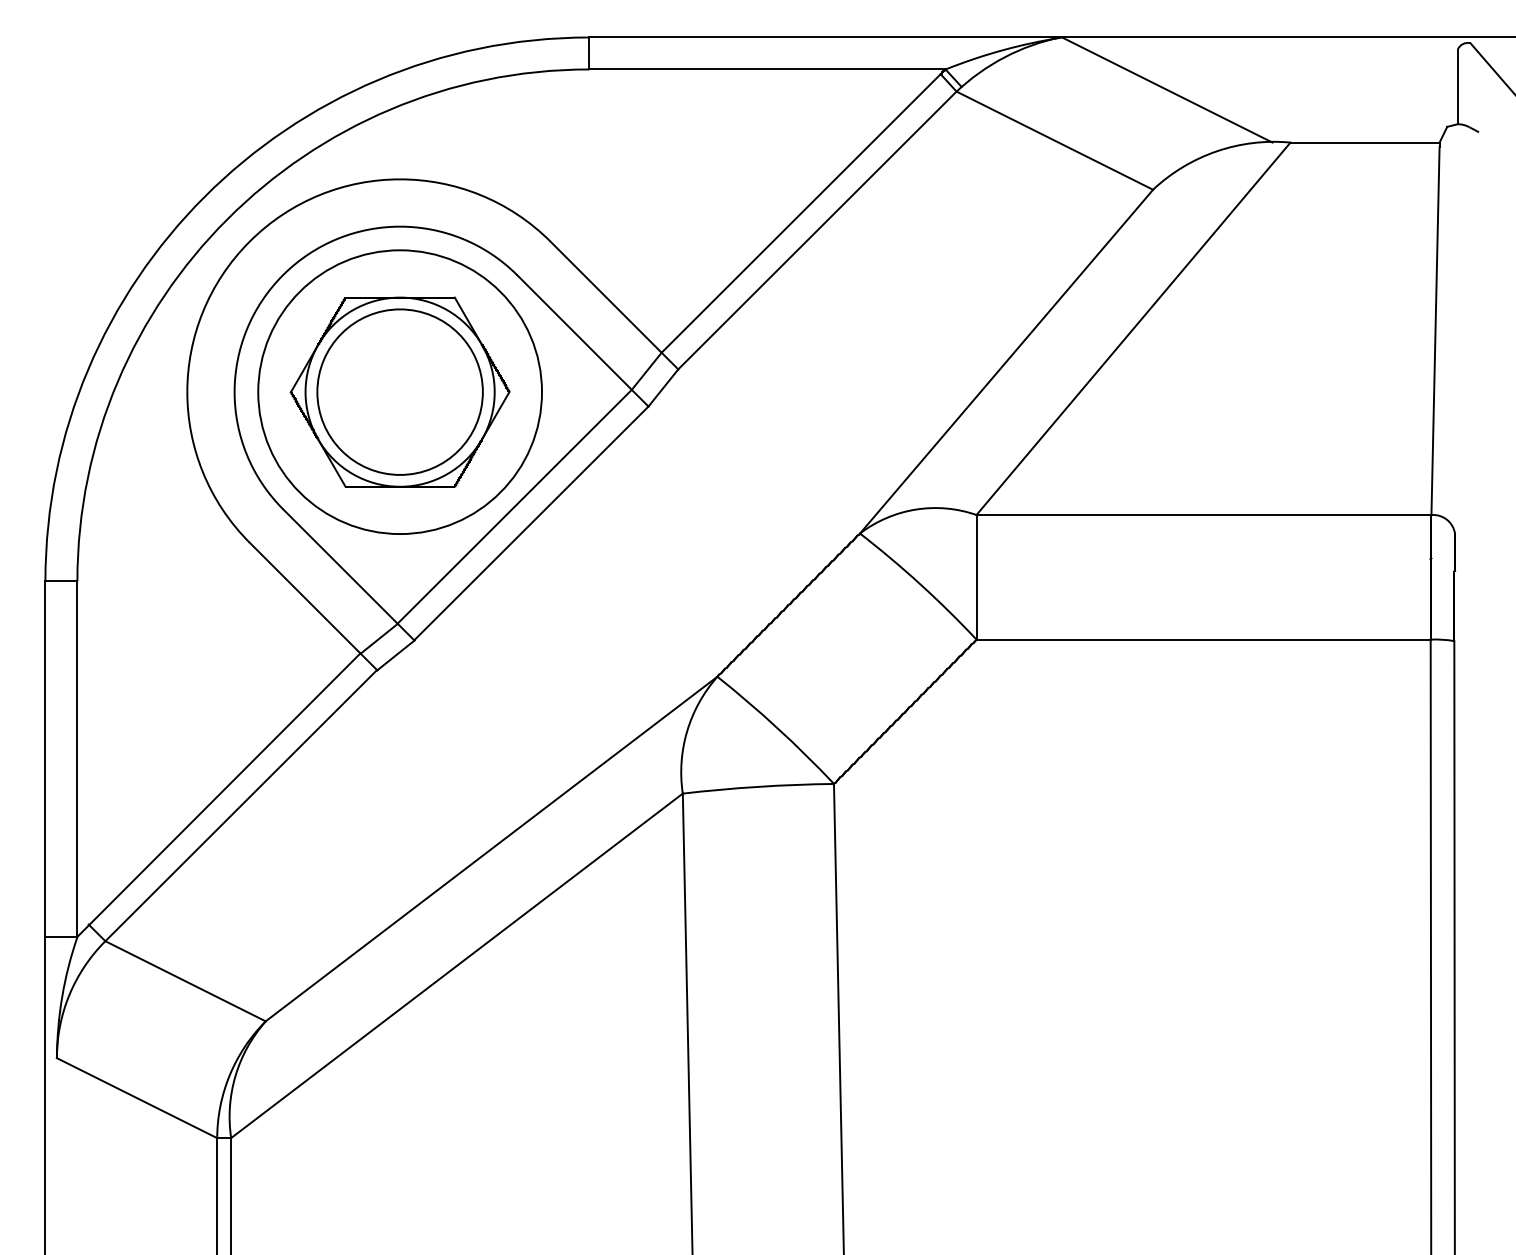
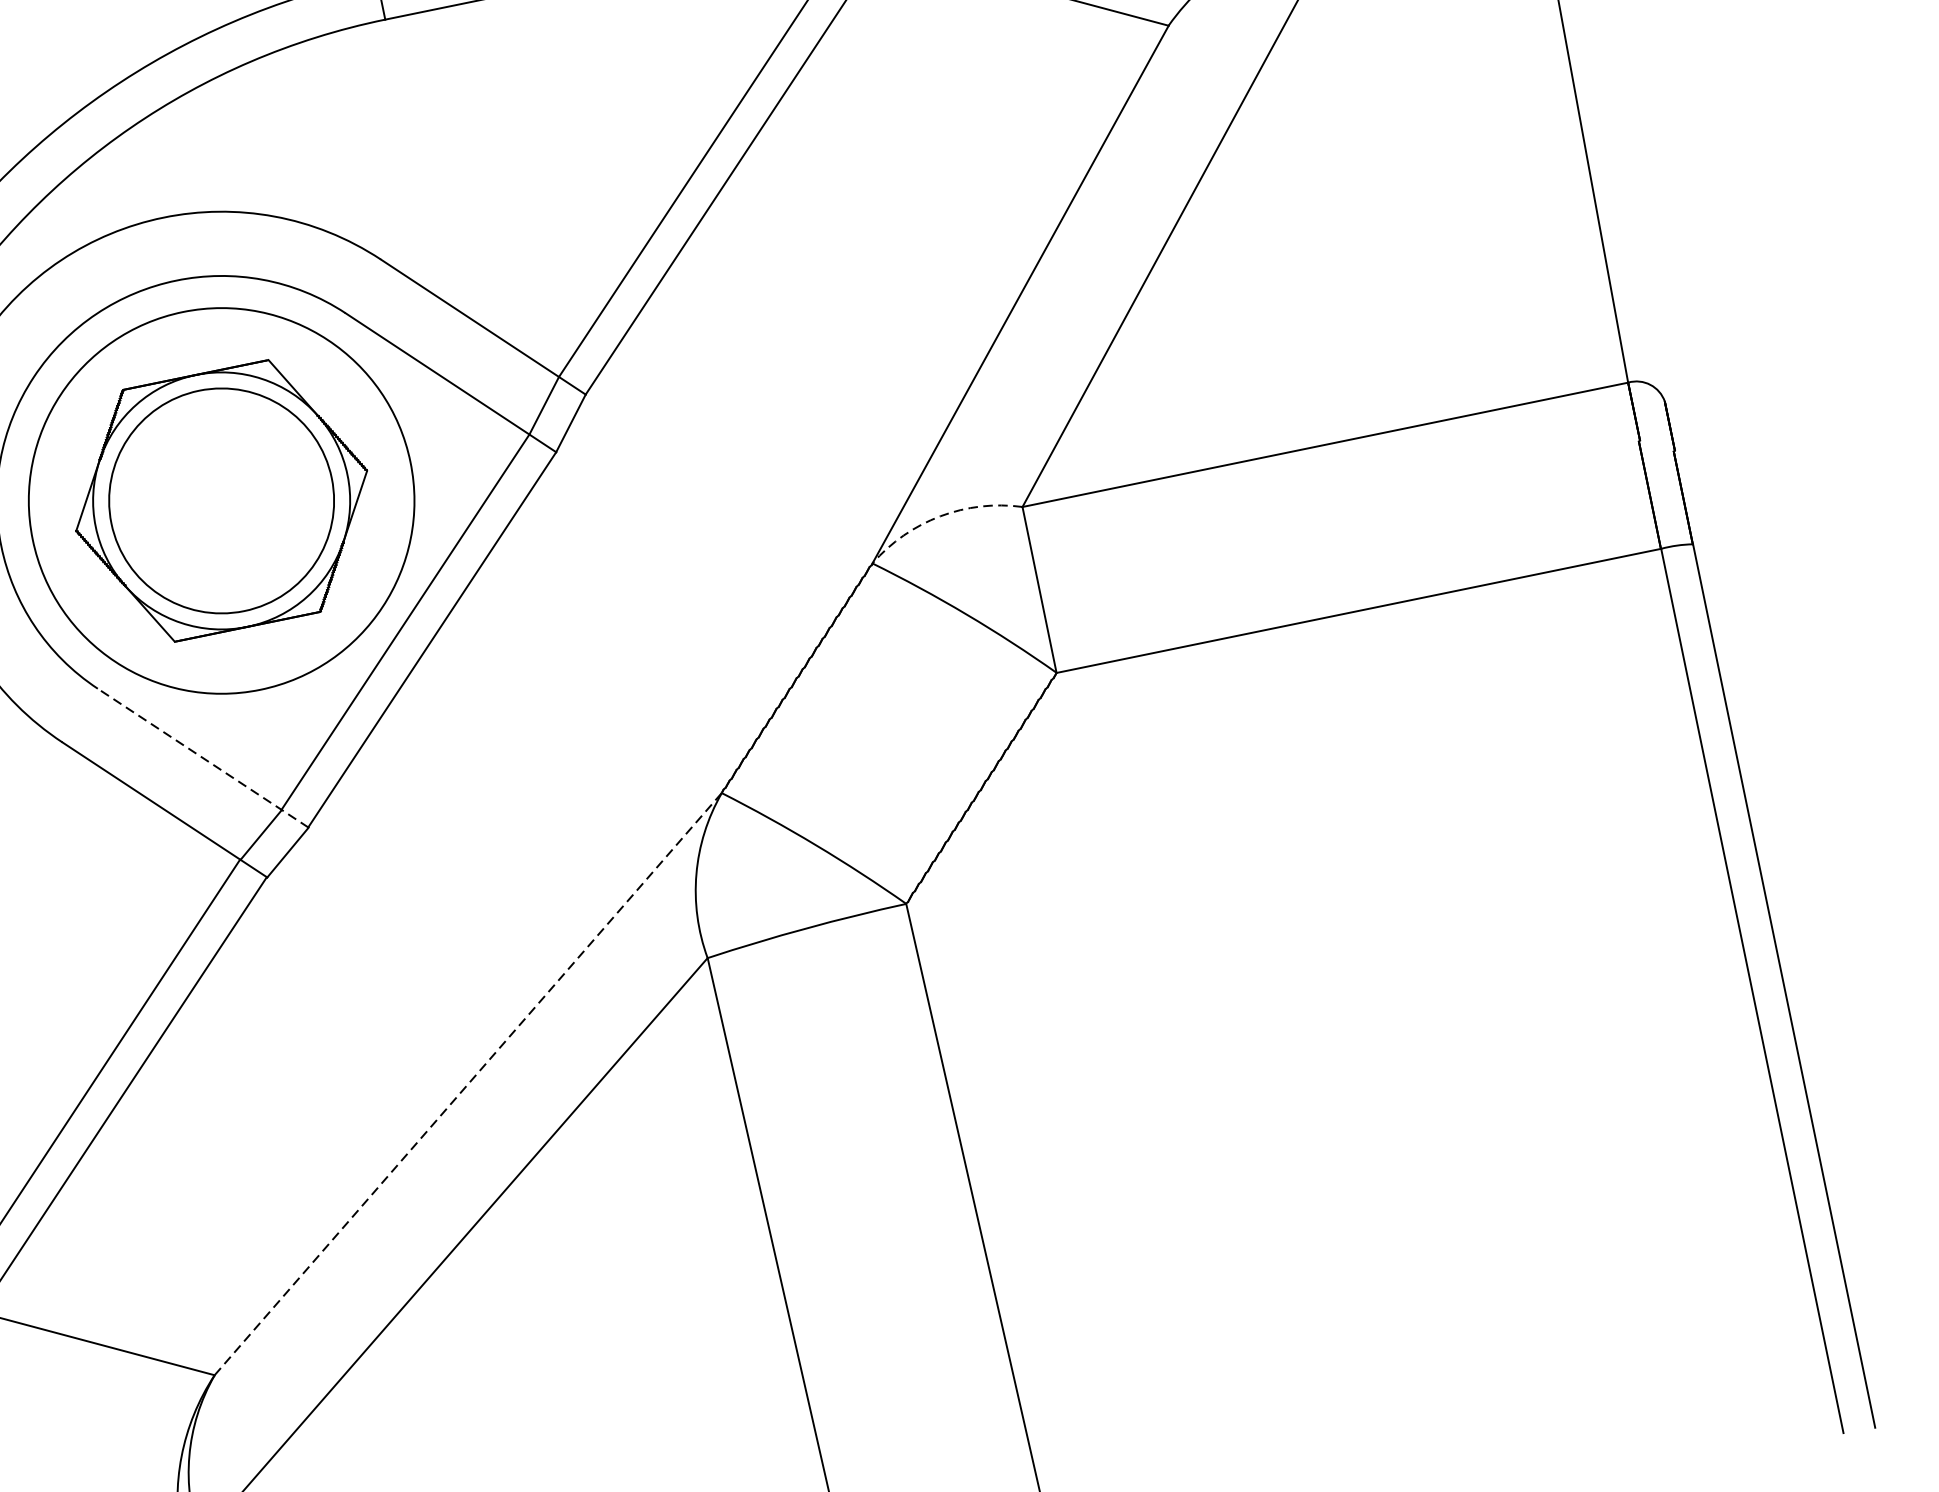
arc: (915, 509) -> (939, 516), solid -> dashed
line: (348, 574) -> (202, 757), solid -> dashed
line: (491, 848) -> (467, 1083), solid -> dashed

